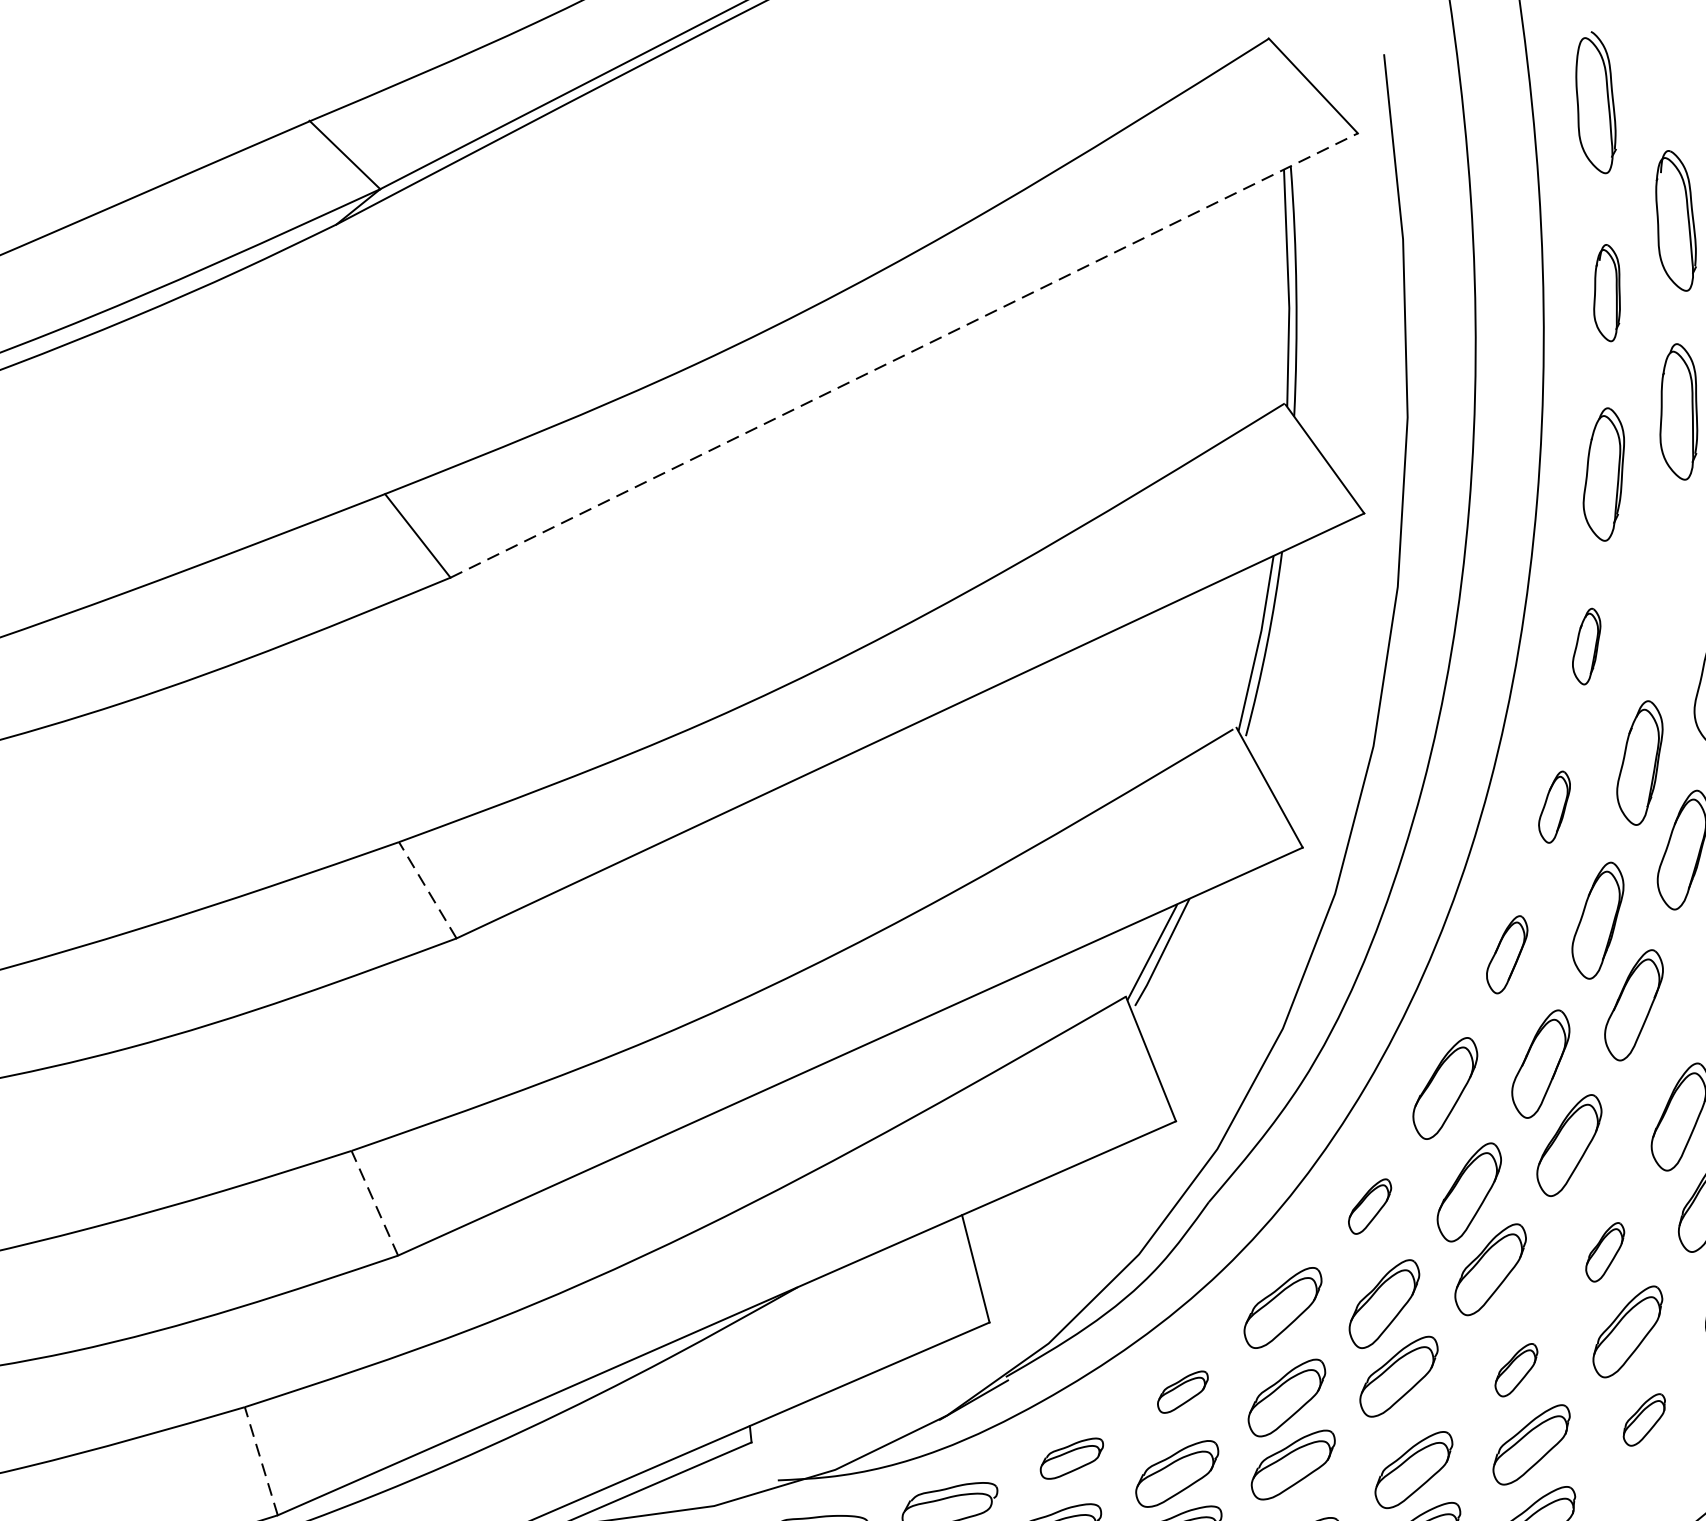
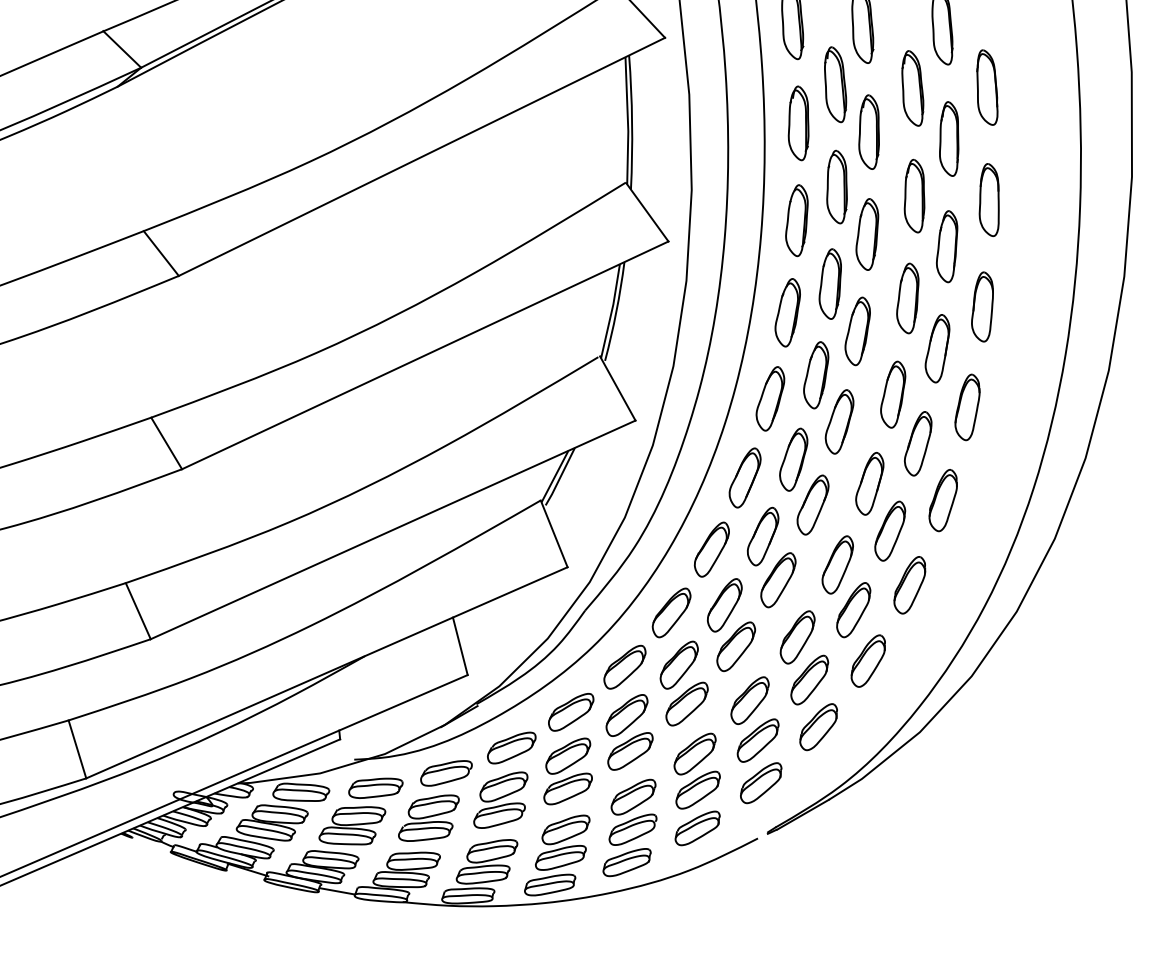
part: (1606, 293) -> (798, 123), size x1.43
line: (903, 354) -> (421, 156), dashed -> solid
part: (1664, 591) -> (829, 283), added
part: (1586, 645) -> (787, 312), size x1.67
part: (1554, 806) -> (770, 398), size x1.67
line: (427, 890) -> (166, 443), dashed -> solid
part: (1506, 953) -> (744, 477), size x1.43
line: (375, 1203) -> (138, 611), dashed -> solid
part: (1369, 1205) -> (671, 612), size x1.67
part: (1605, 1252) -> (797, 637), size x1.67
part: (1515, 1369) -> (749, 700), size x1.67
part: (1183, 1392) -> (571, 712), size x1.67
part: (1644, 1420) -> (818, 727), size x1.67
part: (1071, 1457) -> (511, 747), size x1.43
line: (261, 1459) -> (77, 748), dashed -> solid

